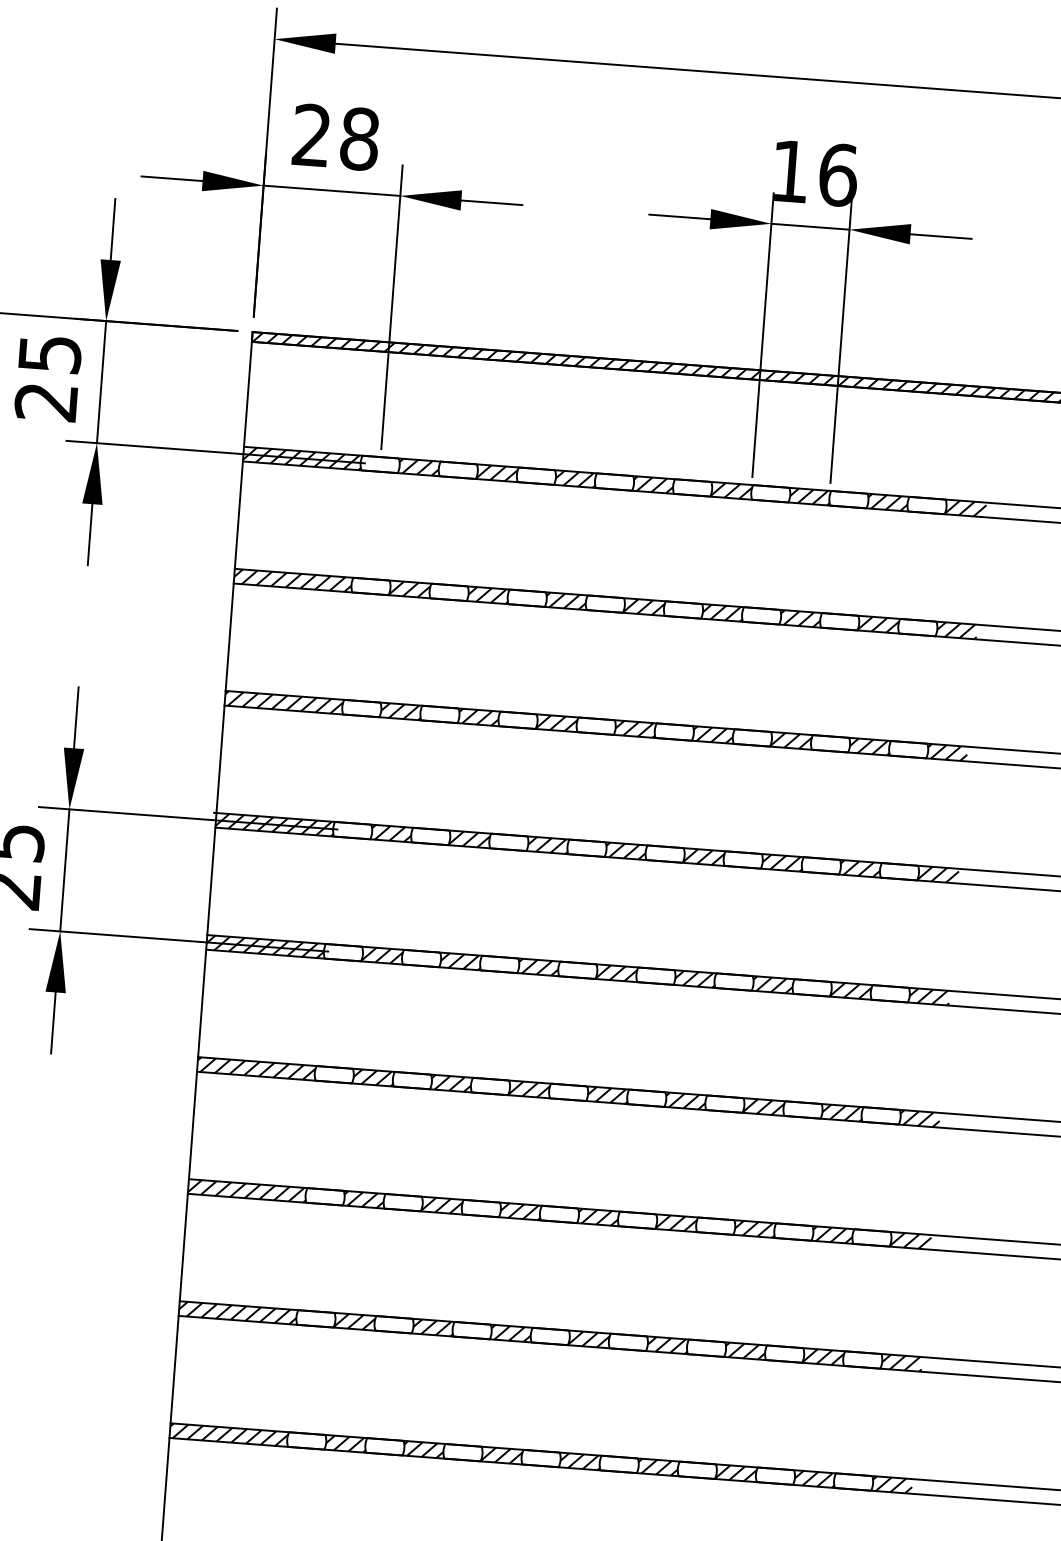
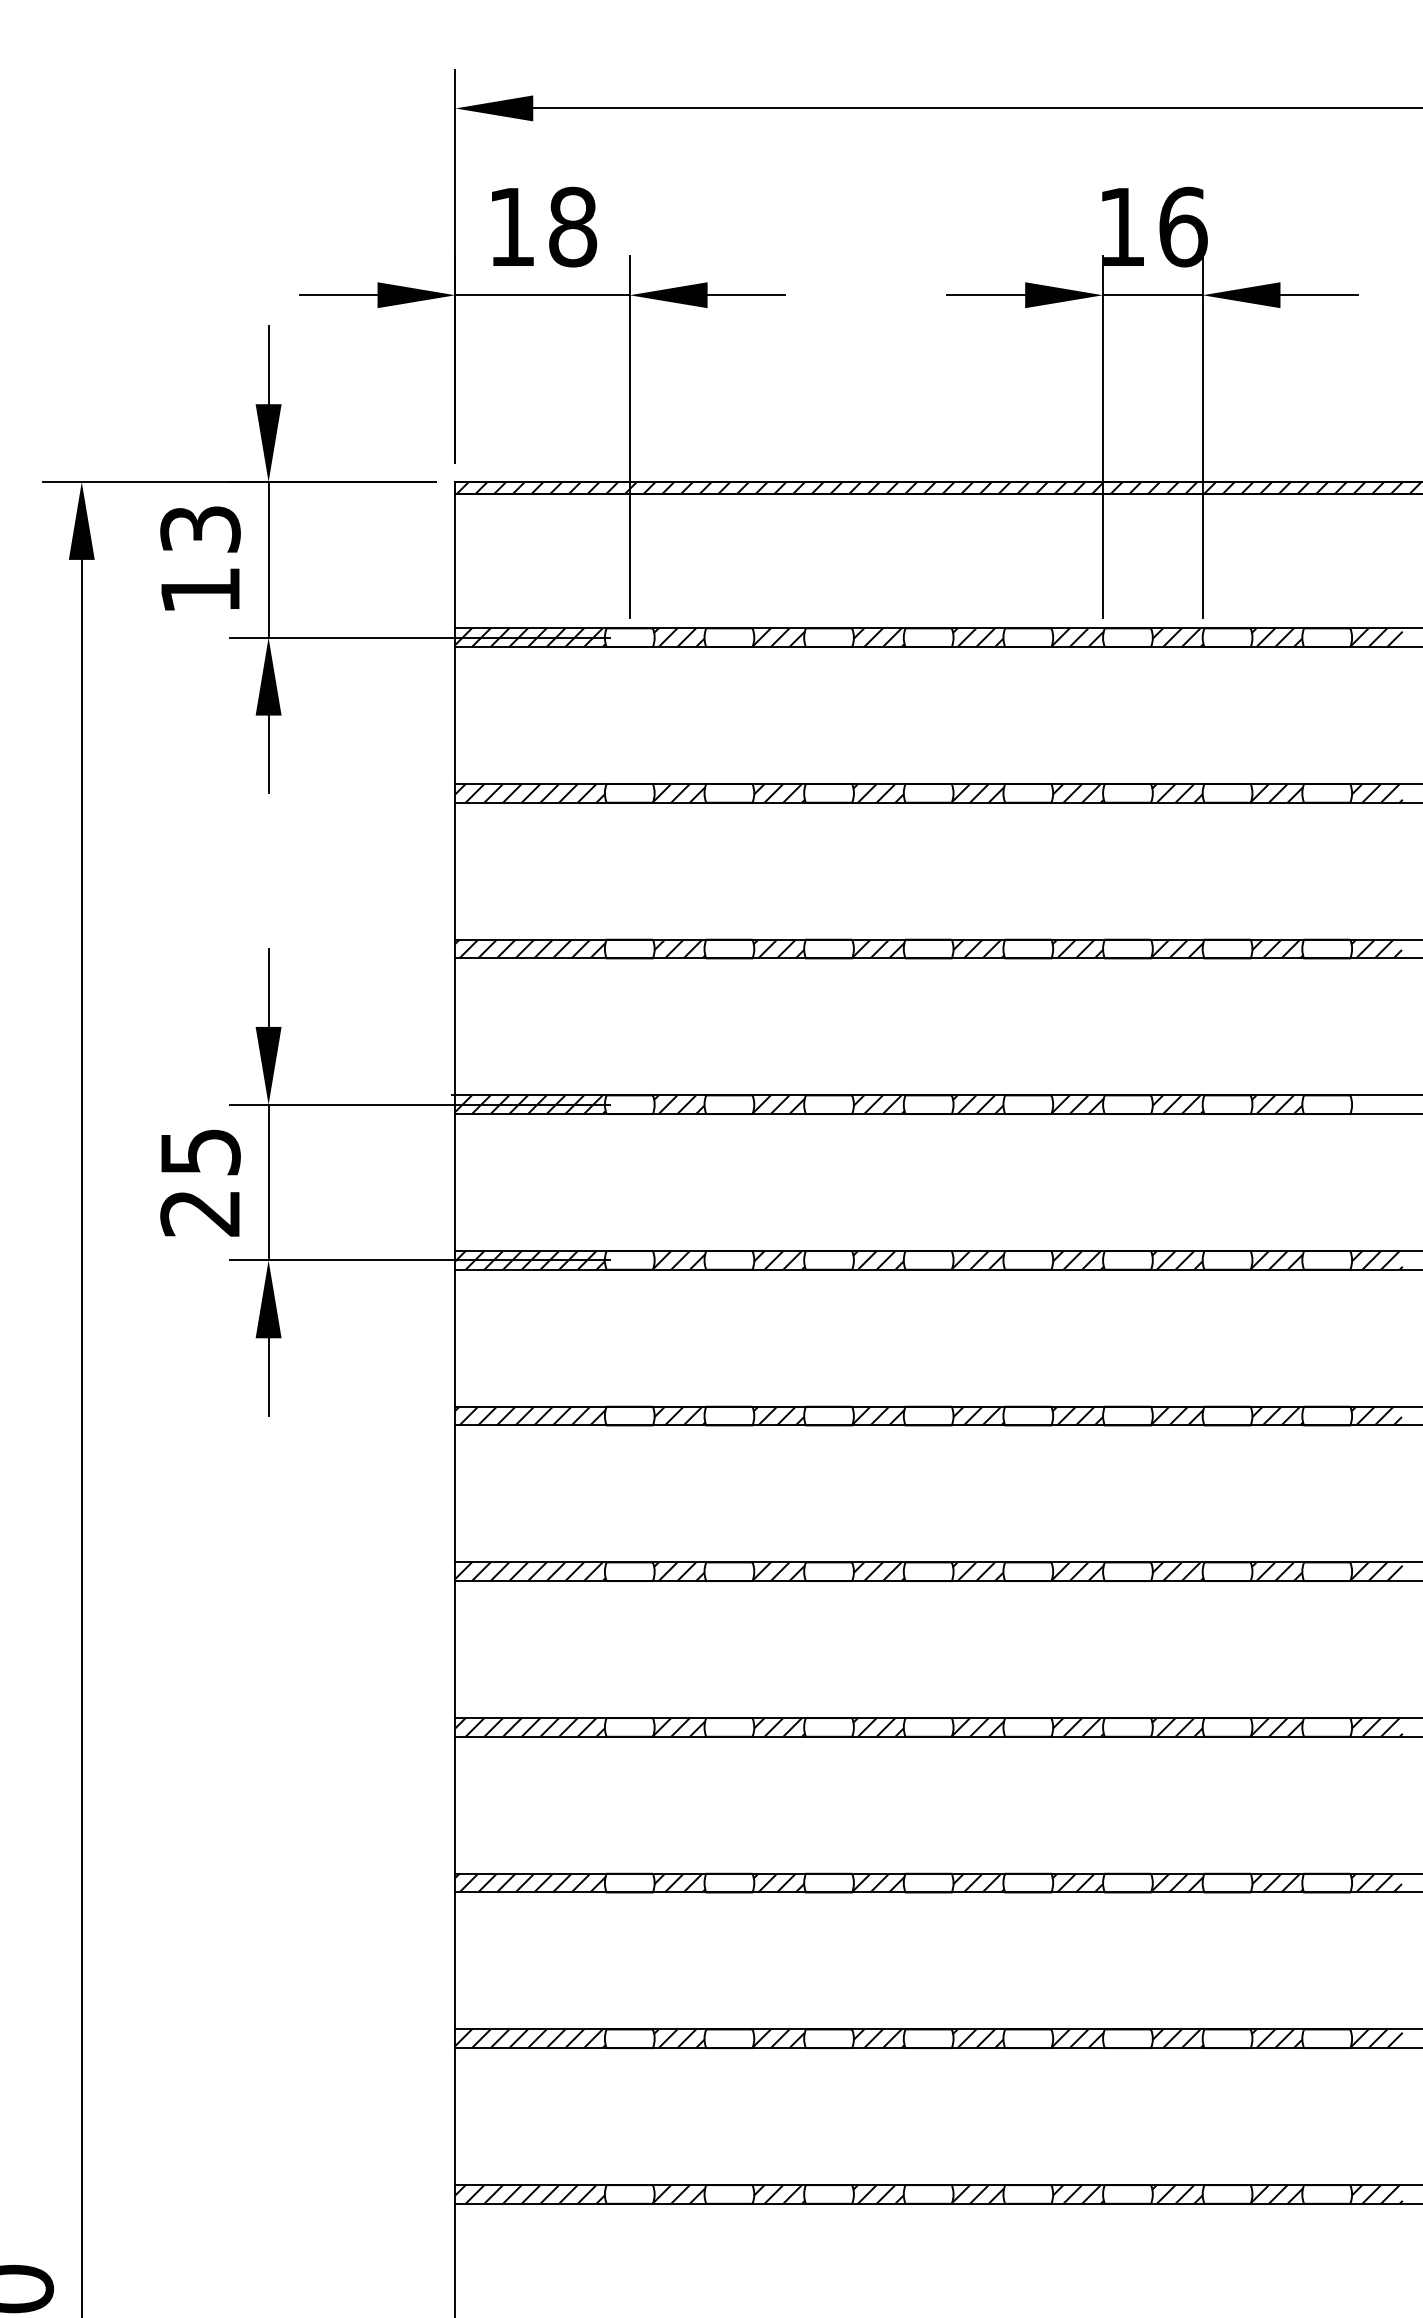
text: (310, 134) -> (510, 225), 28 -> 18
text: (48, 377) -> (200, 559), 25 -> 13
hatch: (938, 874) -> (1376, 1104), removed

